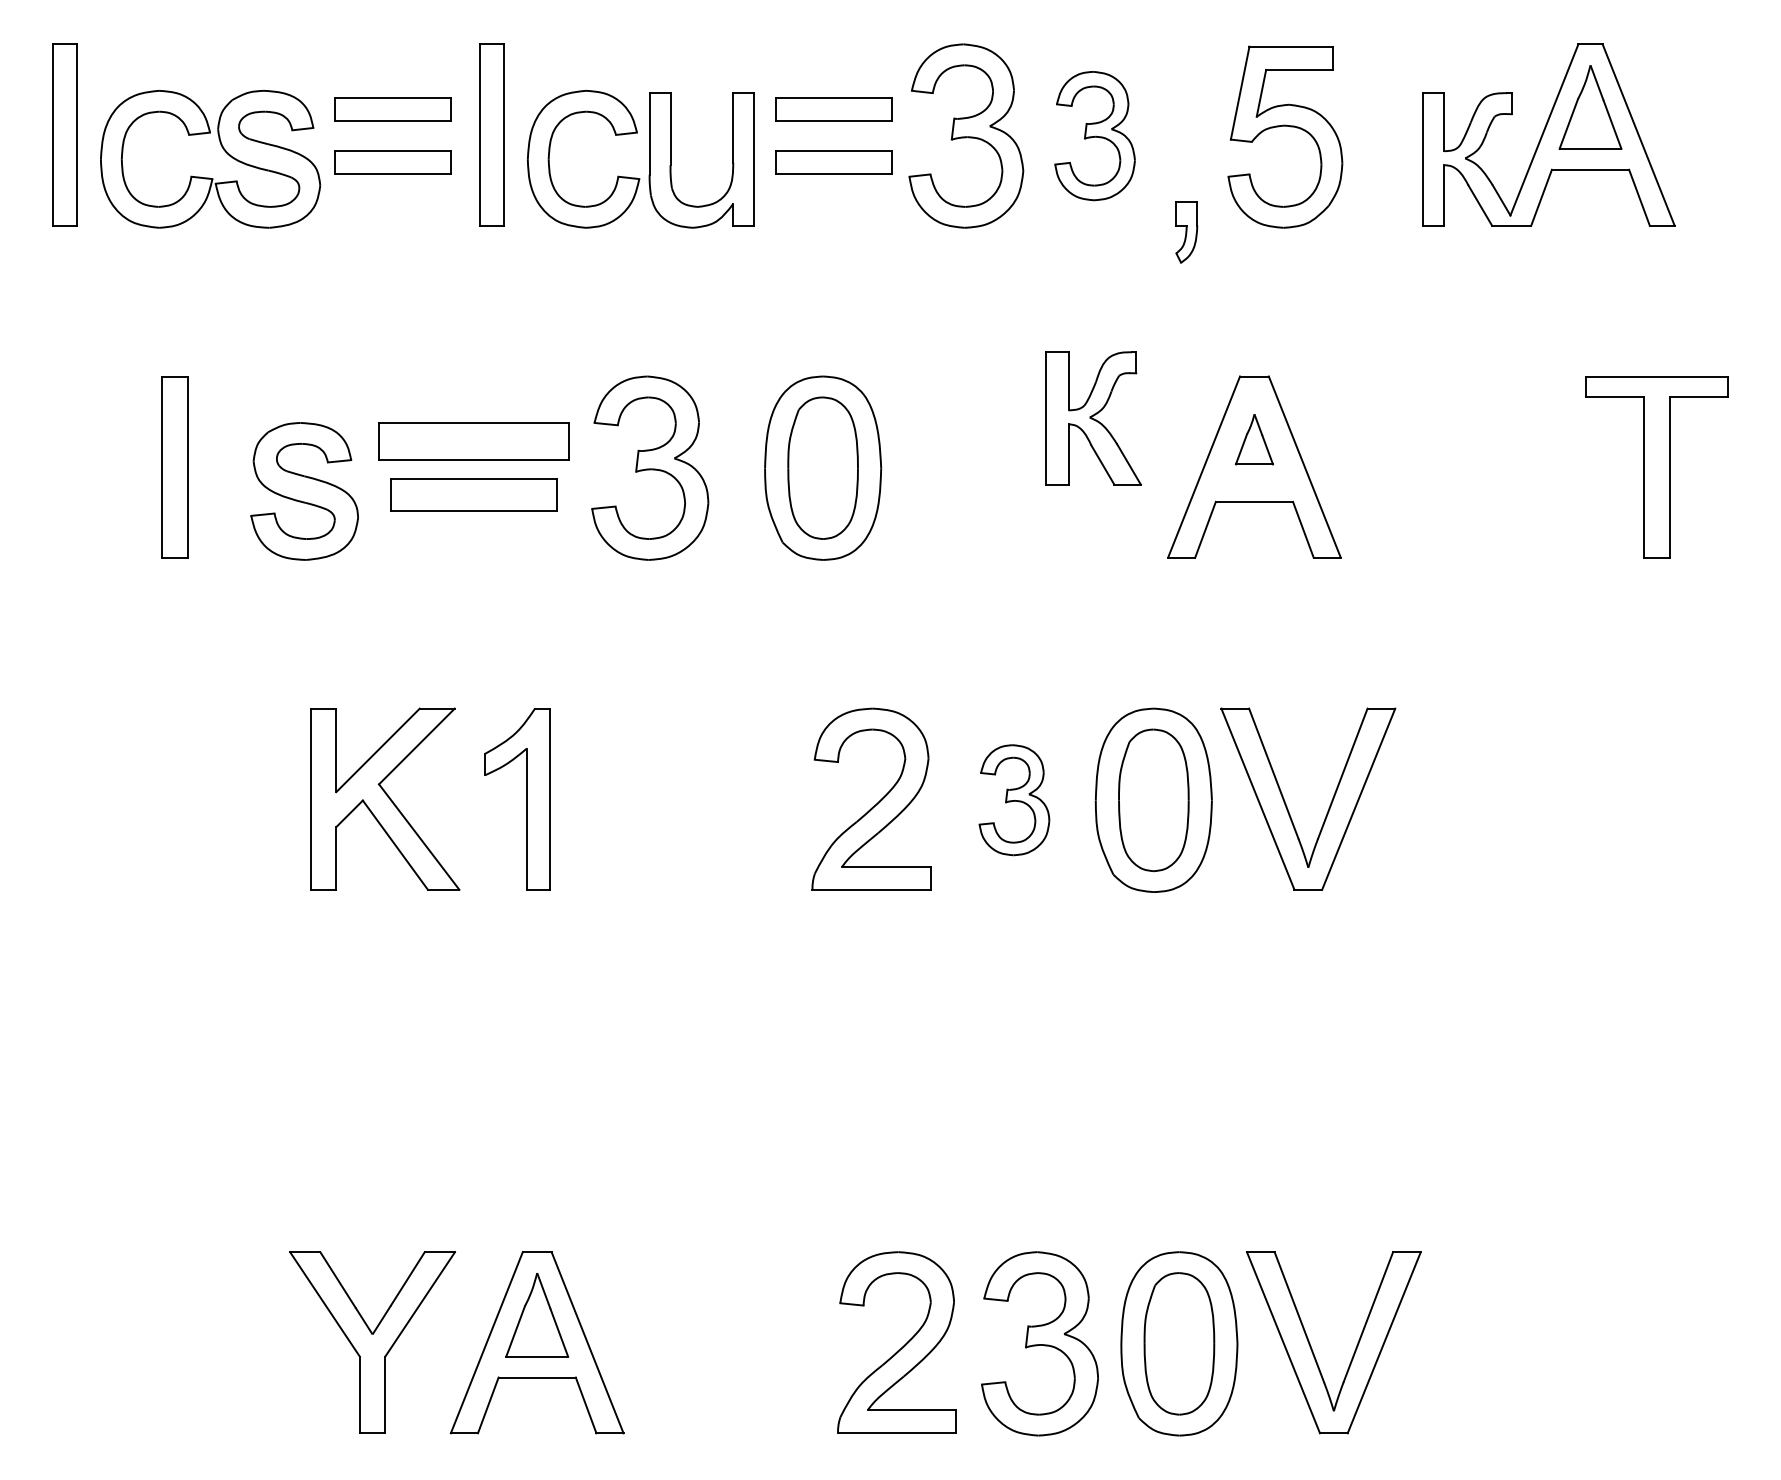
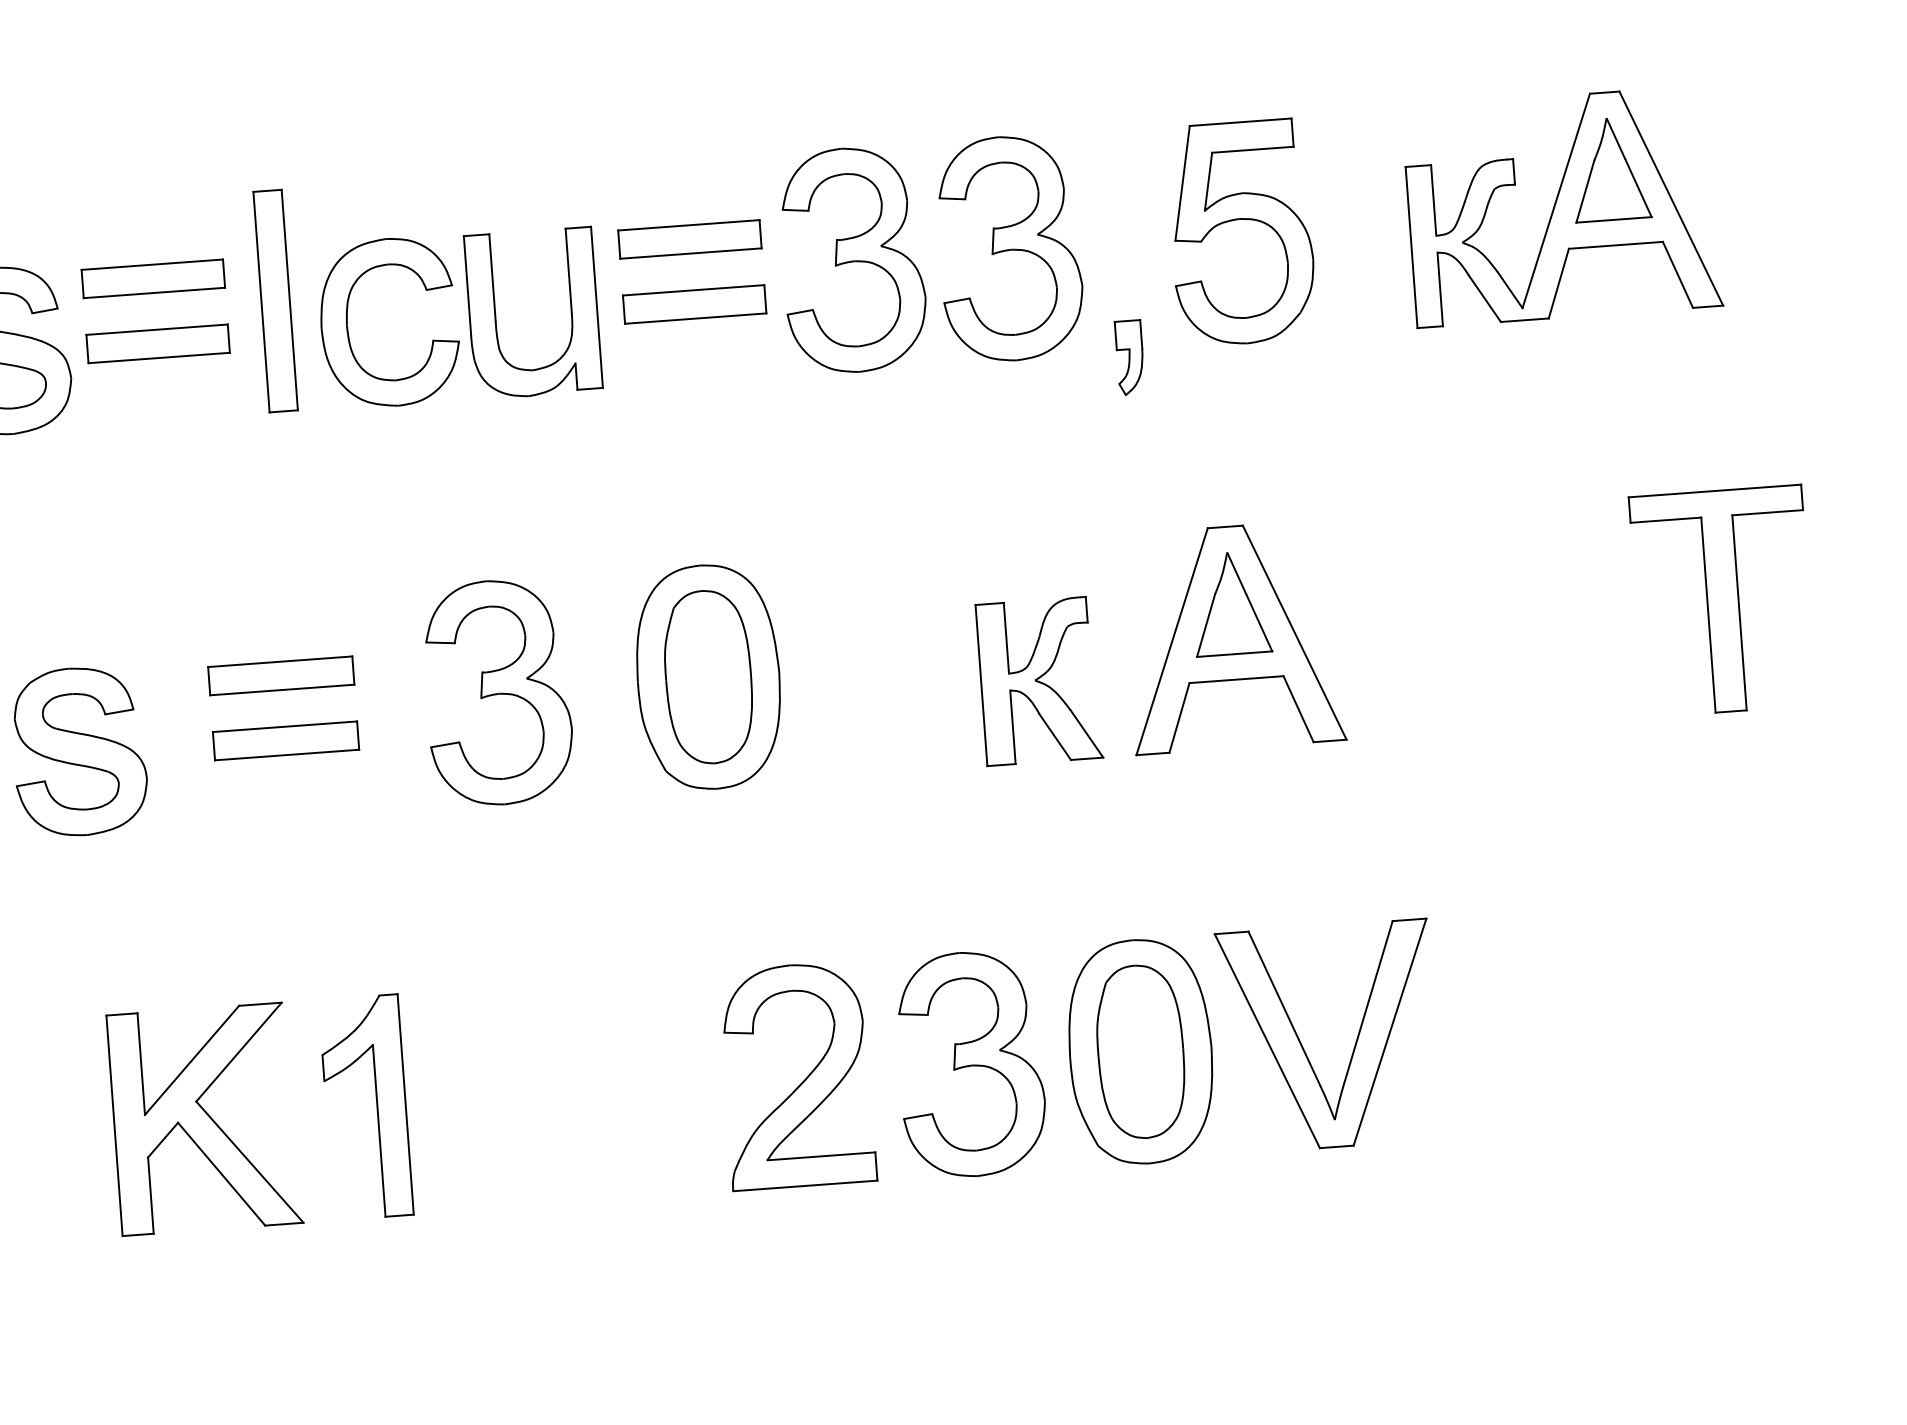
part: (1094, 135) -> (1009, 247), size x1.43
part: (1093, 418) -> (1039, 681), moved
part: (1254, 439) -> (1231, 603), size x1.67
part: (473, 441) -> (280, 675), size x0.62
part: (473, 494) -> (285, 740), size x0.71
part: (1014, 799) -> (971, 1063), size x1.67

